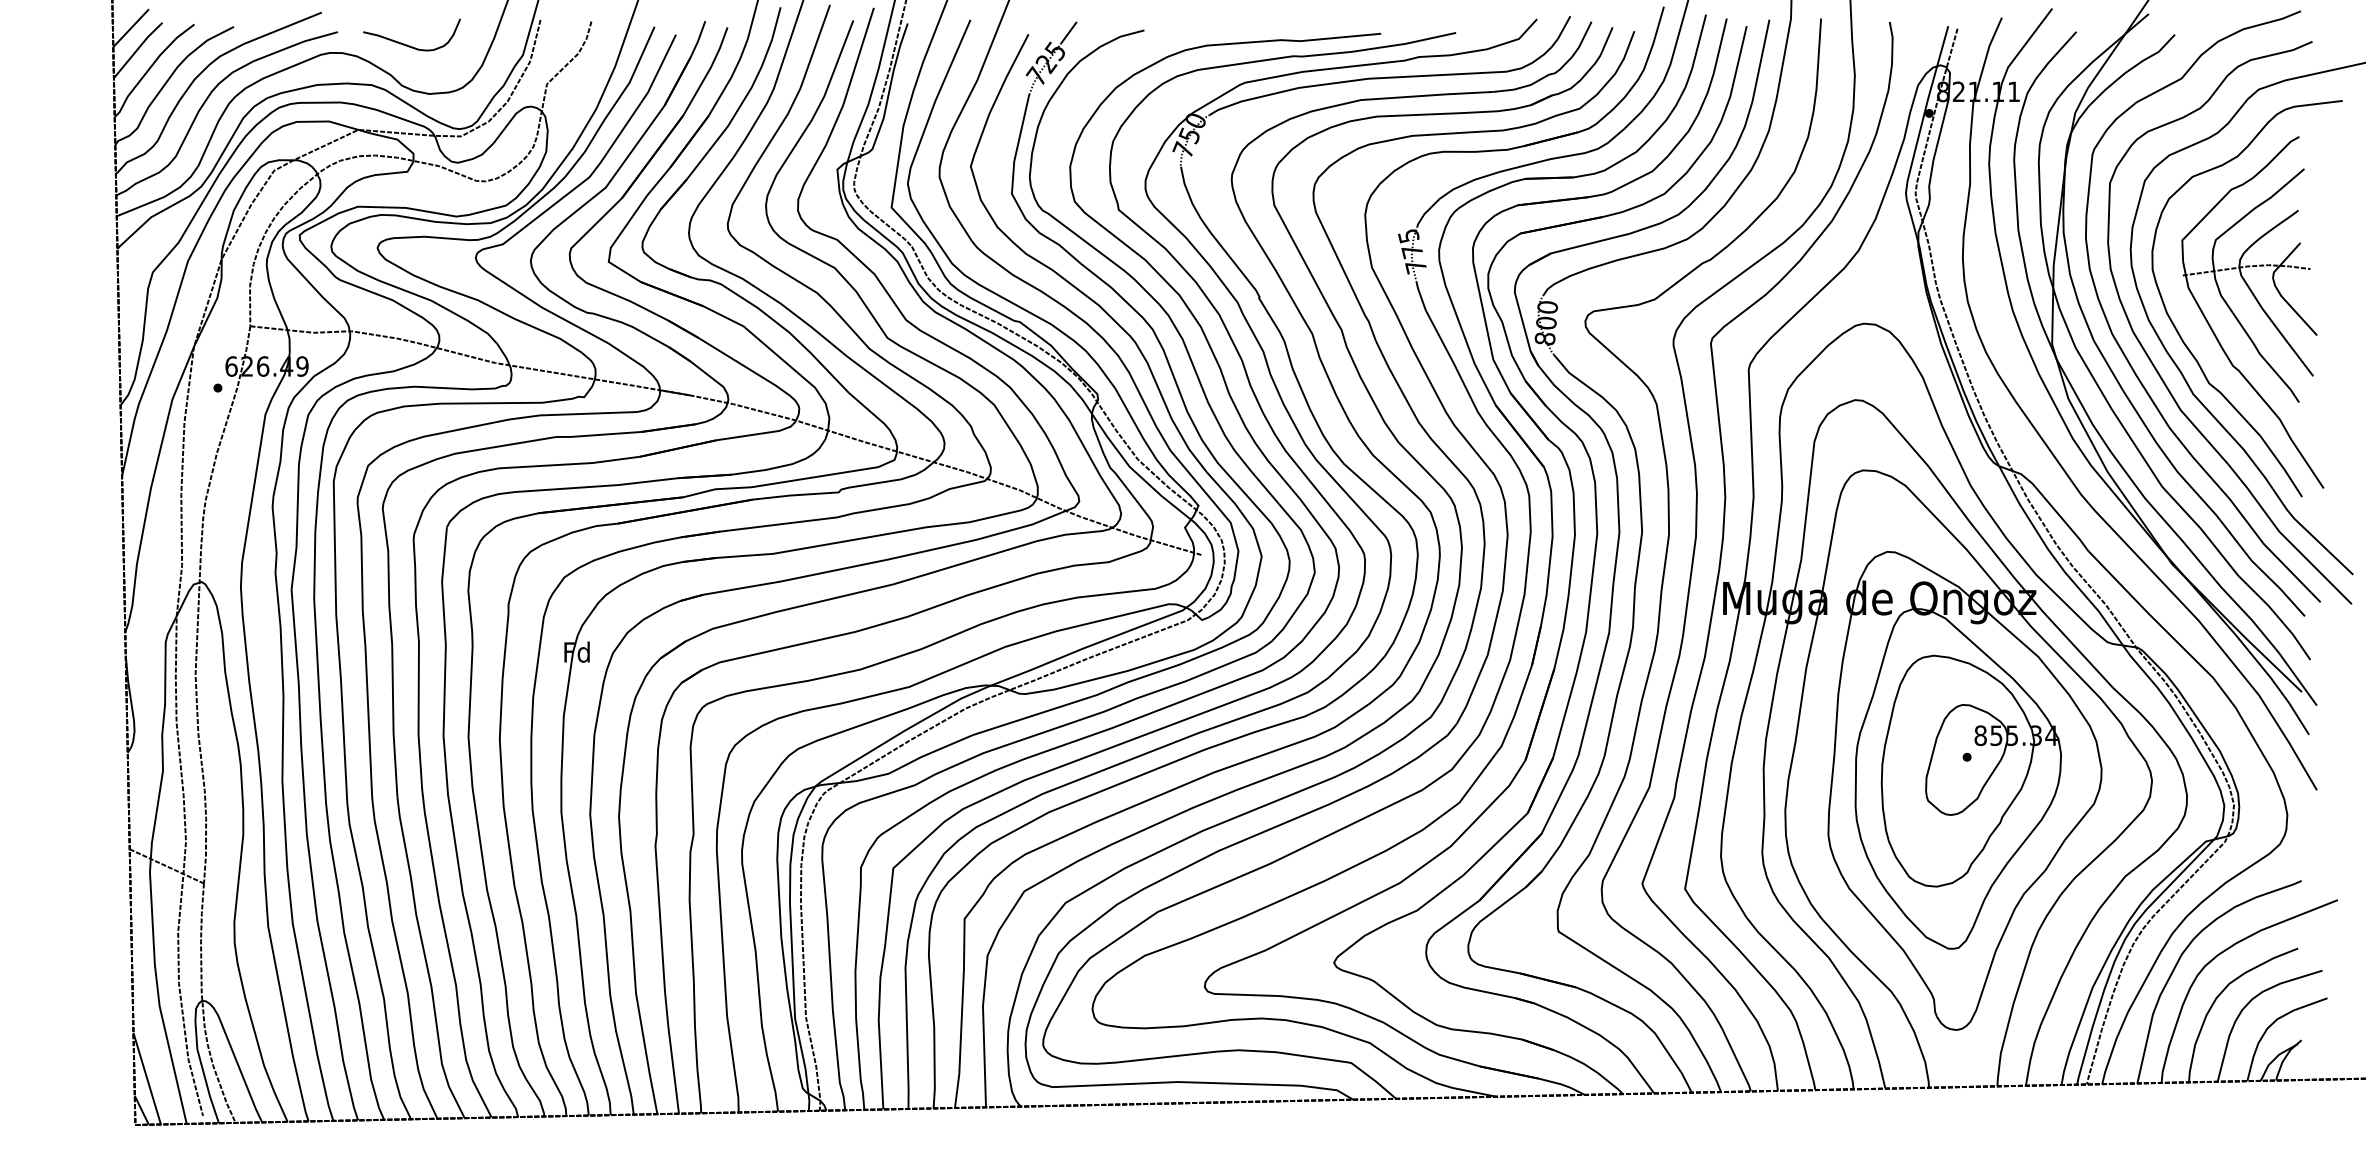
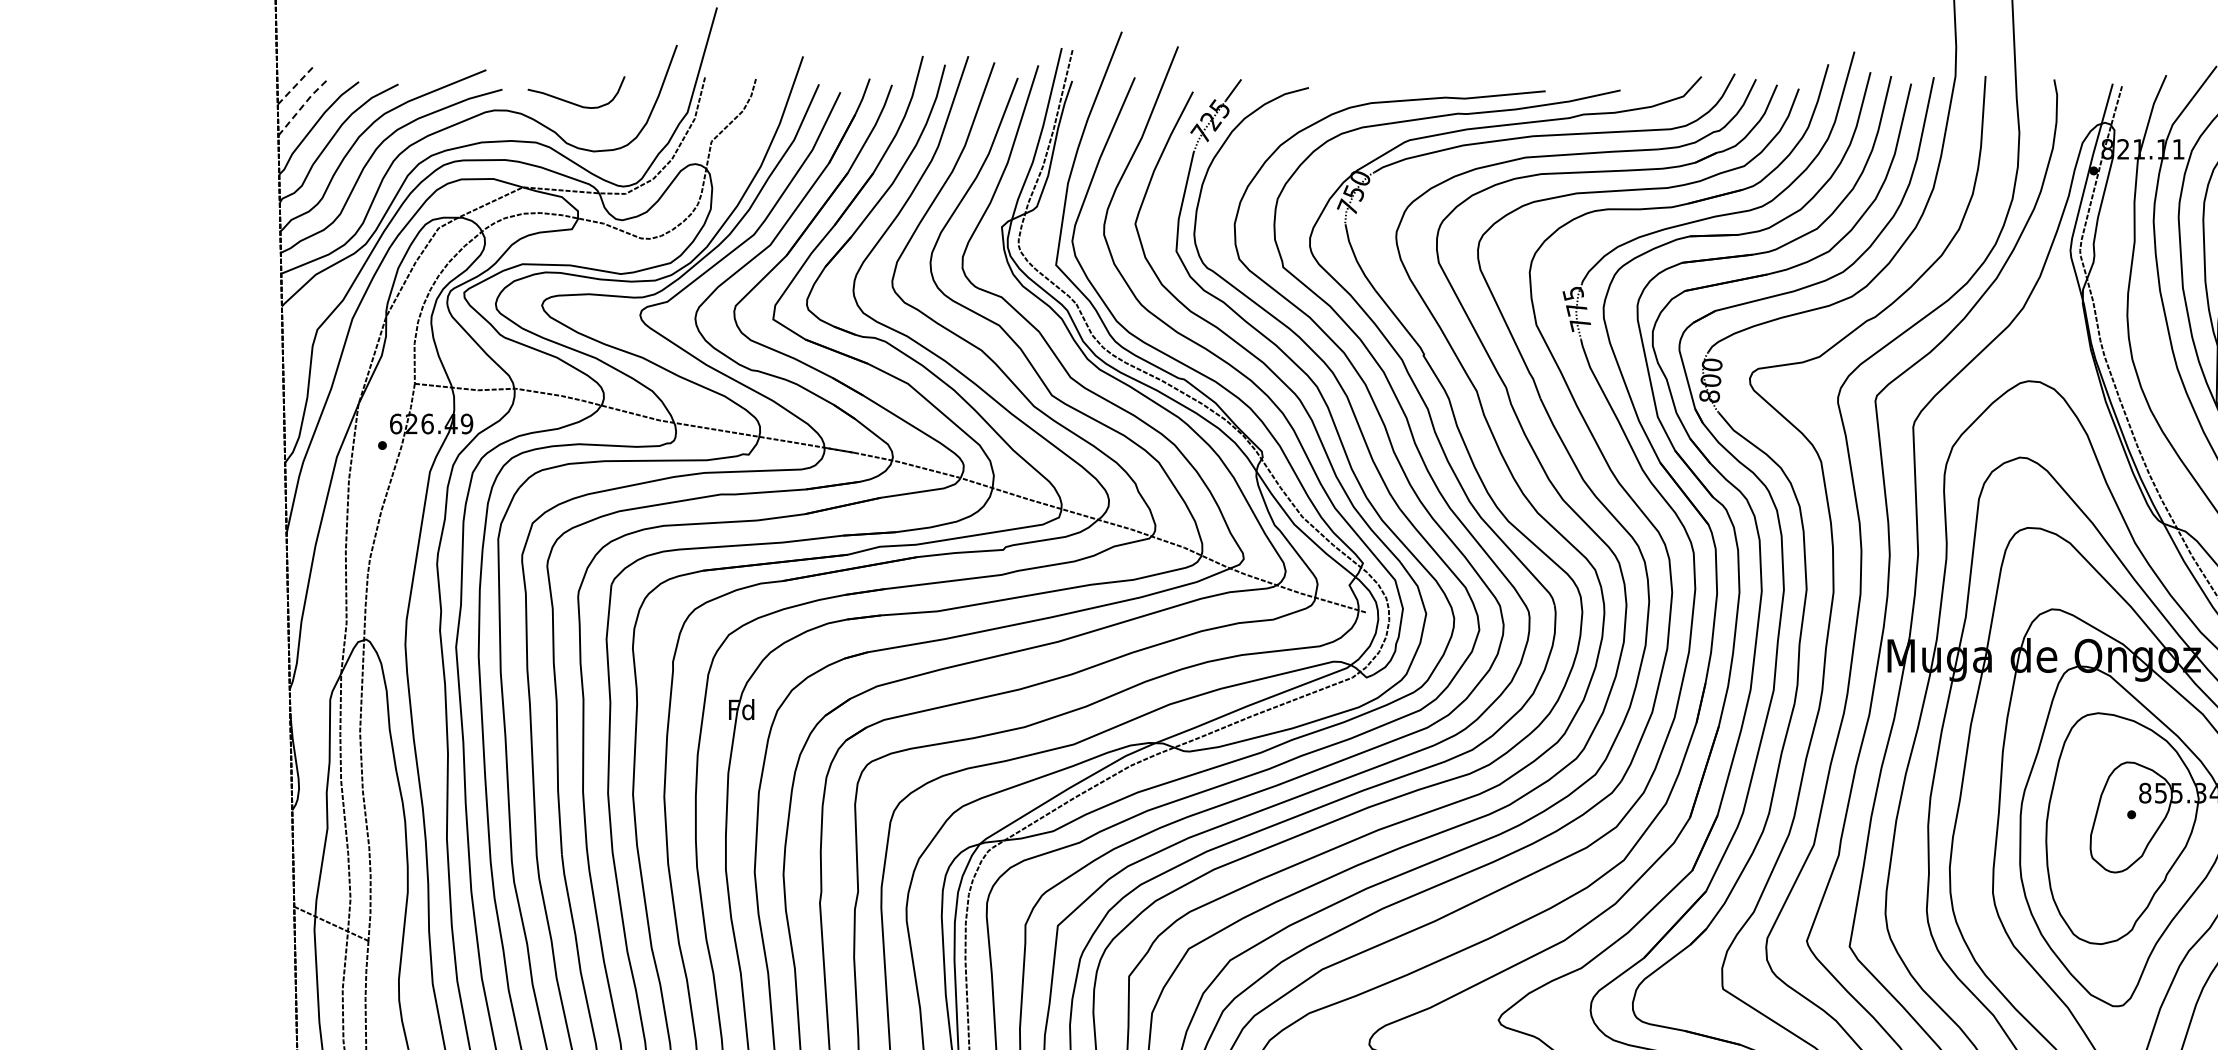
line: (131, 27) -> (296, 84), solid -> dashed
line: (137, 49) -> (302, 106), solid -> dashed

